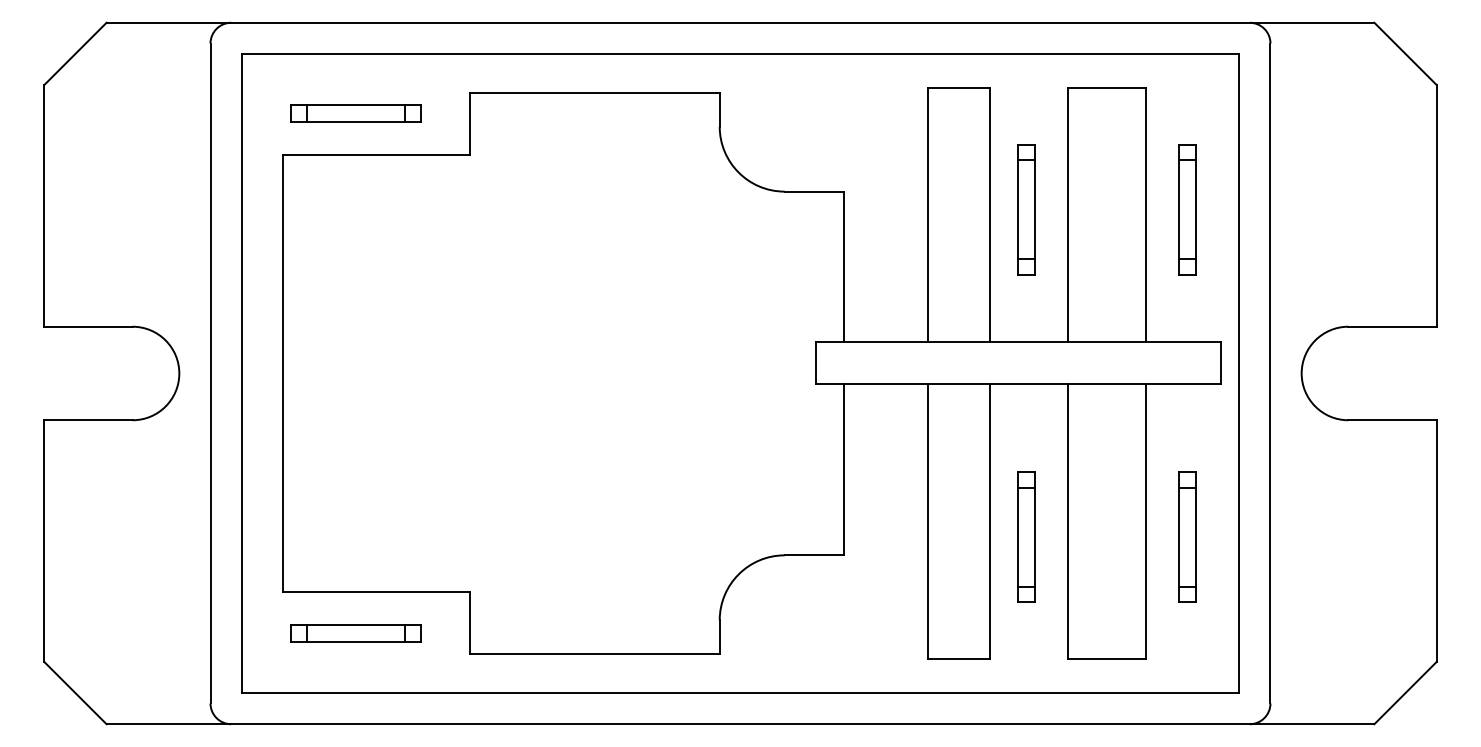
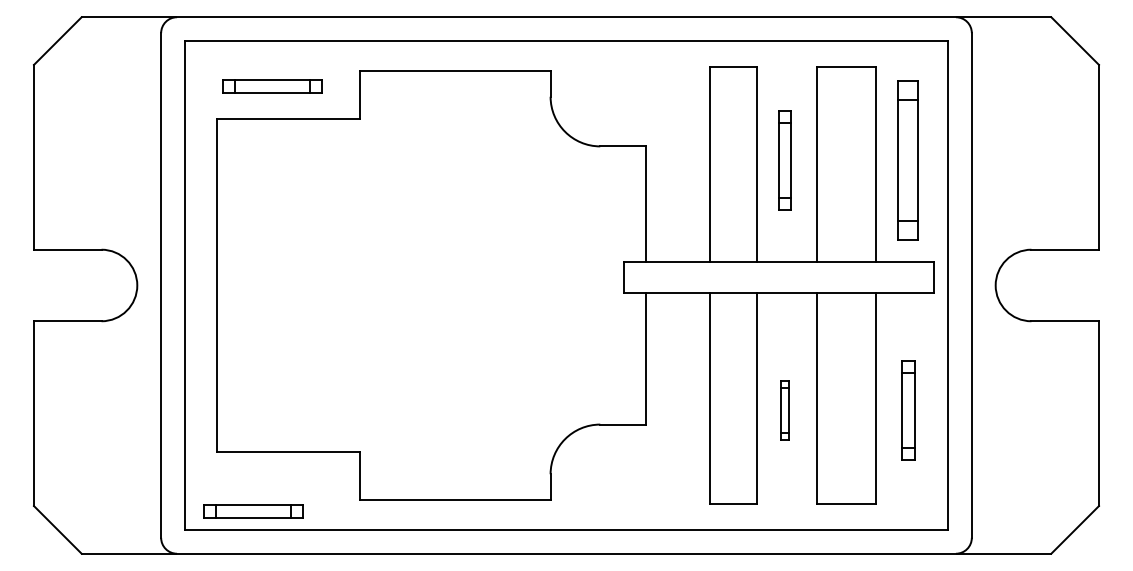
part: (1187, 210) -> (908, 160), size x1.6
part: (1025, 536) -> (784, 410), size x0.6
part: (356, 633) -> (253, 511), moved

